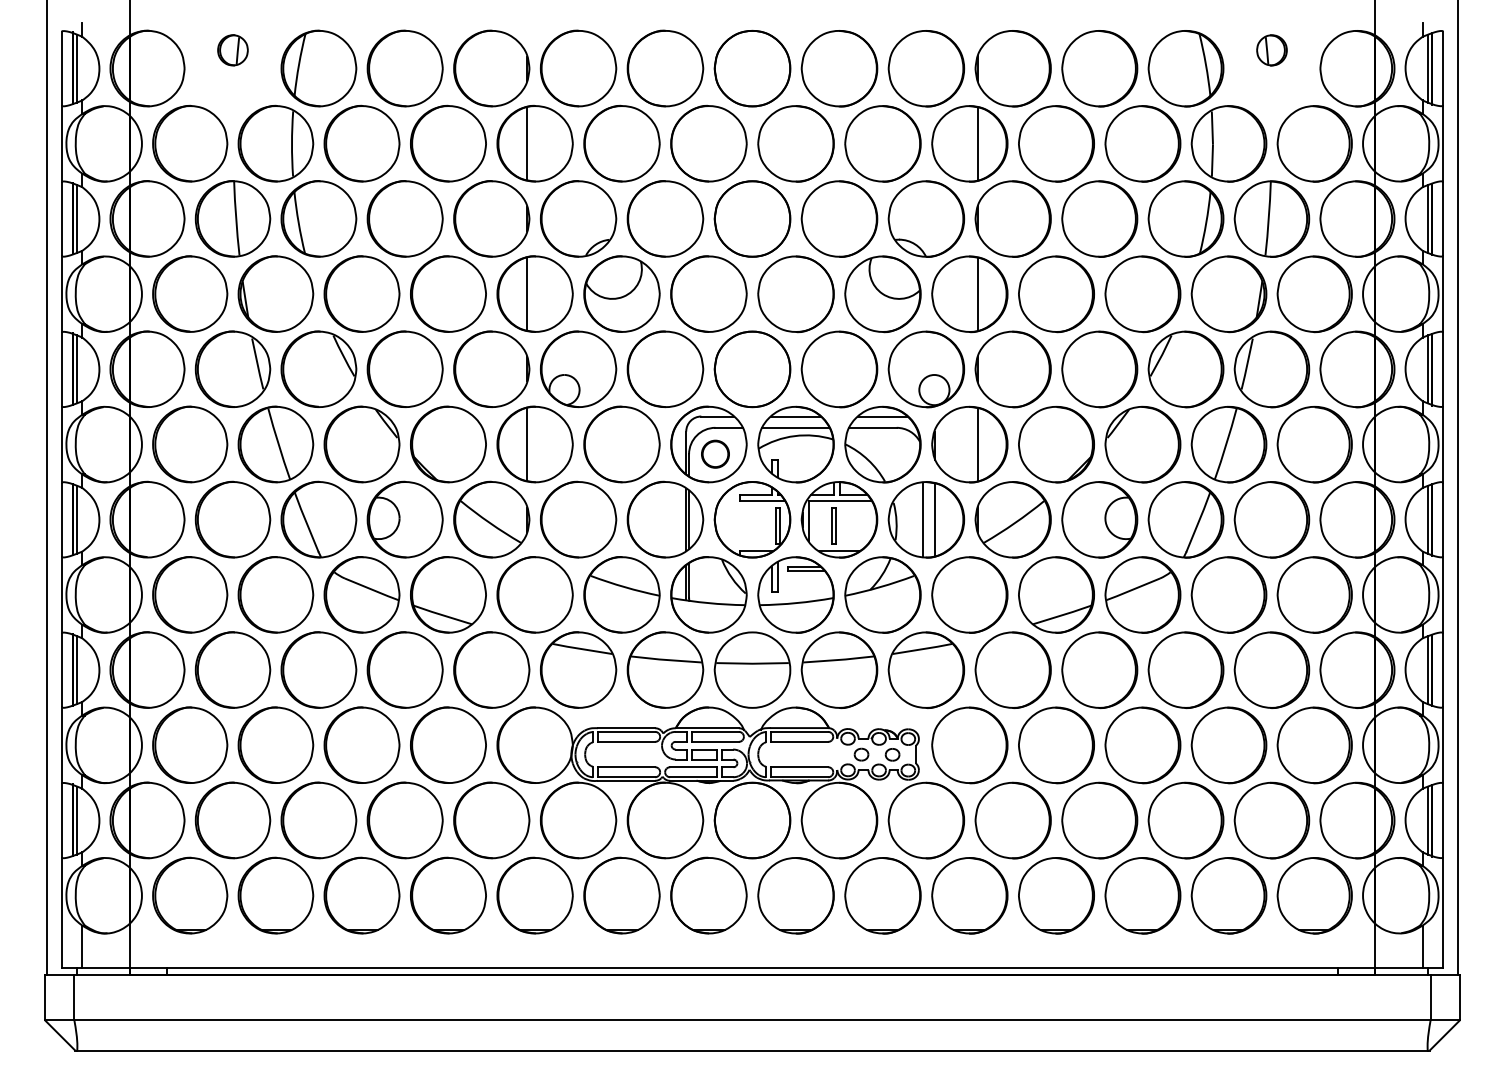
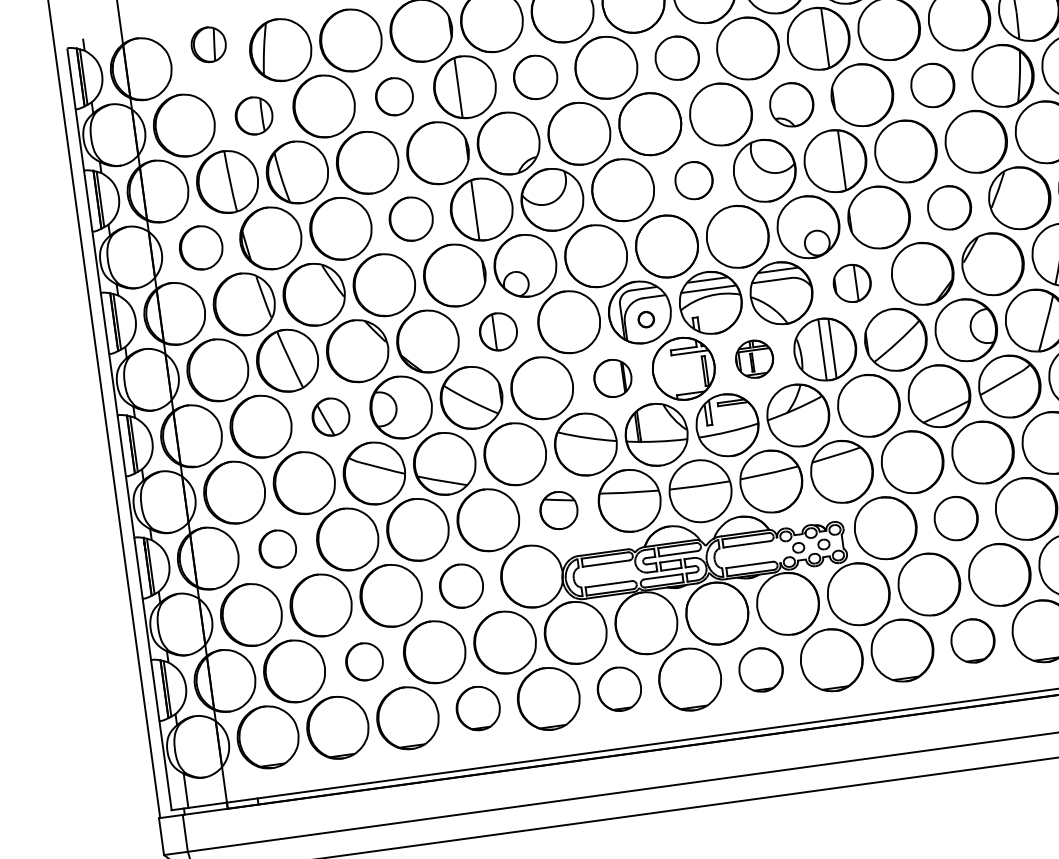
part: (232, 50) -> (208, 45), size x1.4
part: (275, 143) -> (253, 115), size x0.6
part: (448, 143) -> (394, 96), size x0.6
part: (621, 143) -> (535, 77), size x0.7
part: (795, 143) -> (676, 57), size x0.7
part: (926, 218) -> (791, 104), size x0.7
part: (1099, 218) -> (932, 85), size x0.7
part: (190, 293) -> (201, 247), size x0.7
part: (448, 293) -> (411, 218), size x0.7
part: (795, 294) -> (693, 180), size x0.6
part: (1099, 369) -> (949, 207), size x0.7
part: (534, 444) -> (497, 331), size x0.6
part: (969, 444) -> (851, 283), size x0.6
circle: (715, 453) -> (646, 319), size x0.7
part: (318, 519) -> (330, 417), size x0.6
part: (665, 519) -> (612, 378), size x0.6
part: (839, 519) -> (754, 358), size x0.6
part: (232, 669) -> (277, 548), size x0.6
part: (578, 669) -> (558, 510), size x0.6
part: (448, 744) -> (461, 585), size x0.7
part: (1056, 745) -> (956, 518), size x0.7
part: (318, 820) -> (364, 661), size x0.6
part: (448, 895) -> (478, 708), size x0.7
part: (621, 895) -> (619, 689), size x0.7
part: (795, 895) -> (760, 669), size x0.7
part: (1056, 895) -> (972, 640), size x0.7

